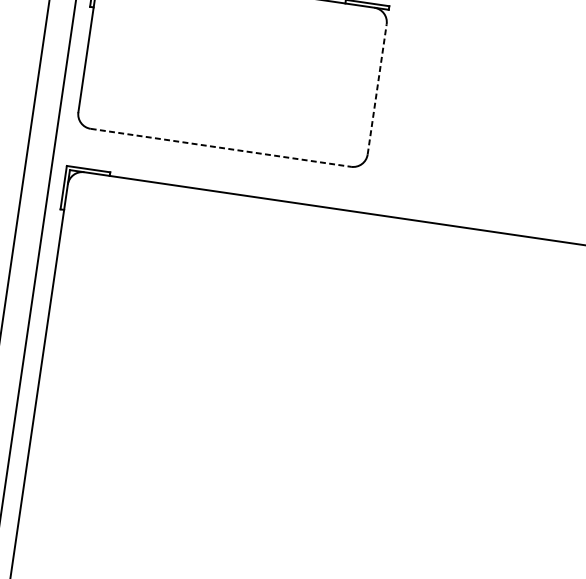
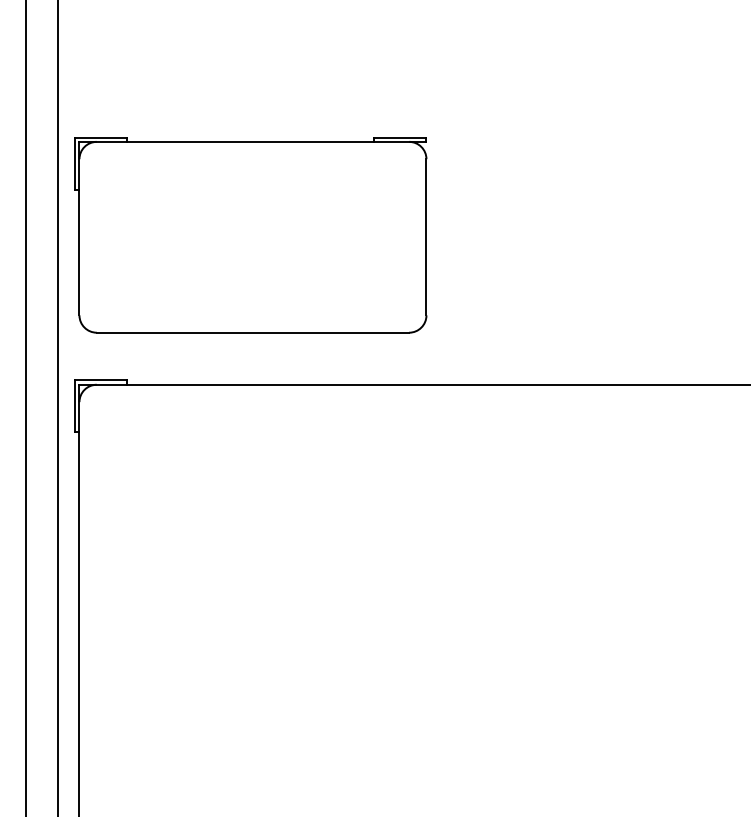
line: (377, 88) -> (426, 236), dashed -> solid
line: (221, 147) -> (253, 332), dashed -> solid

